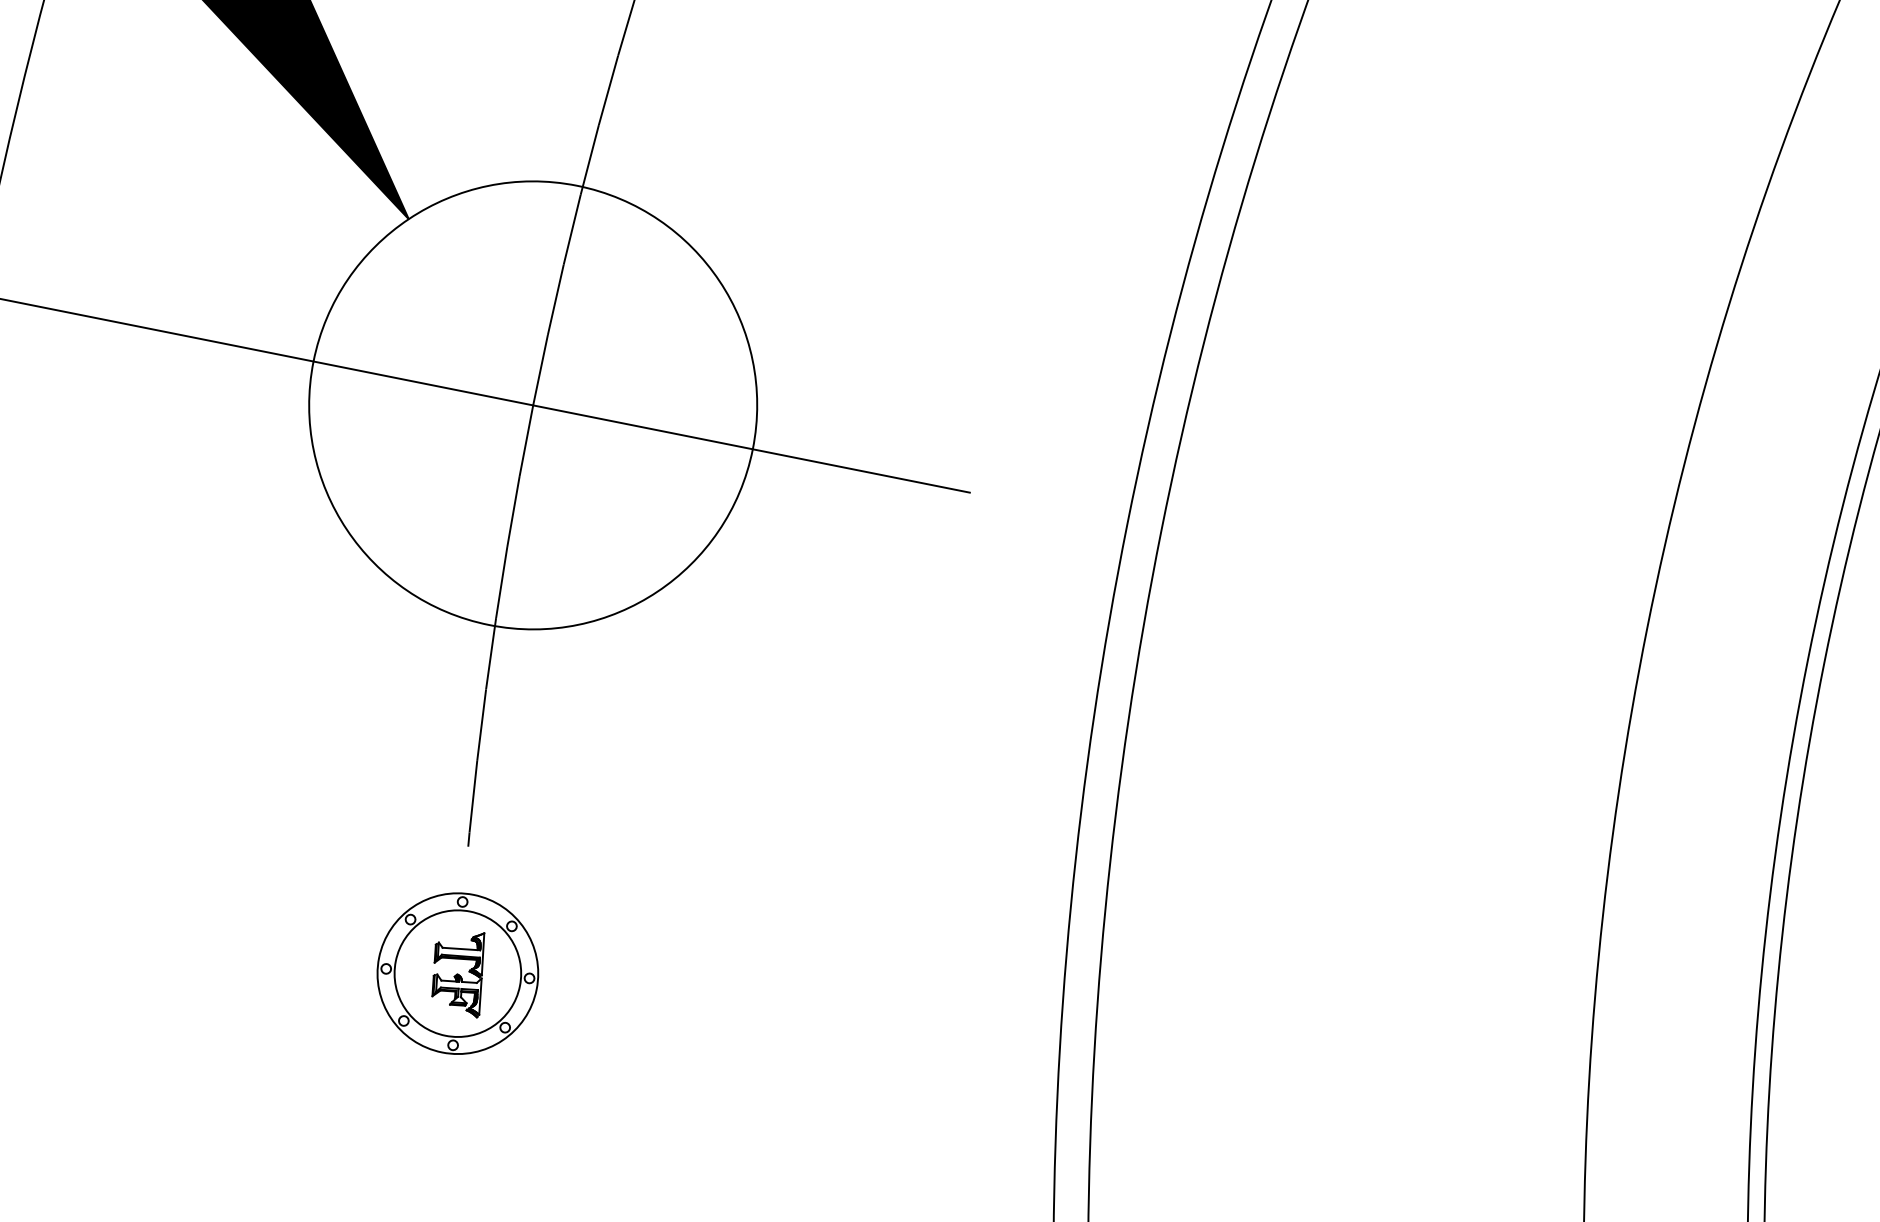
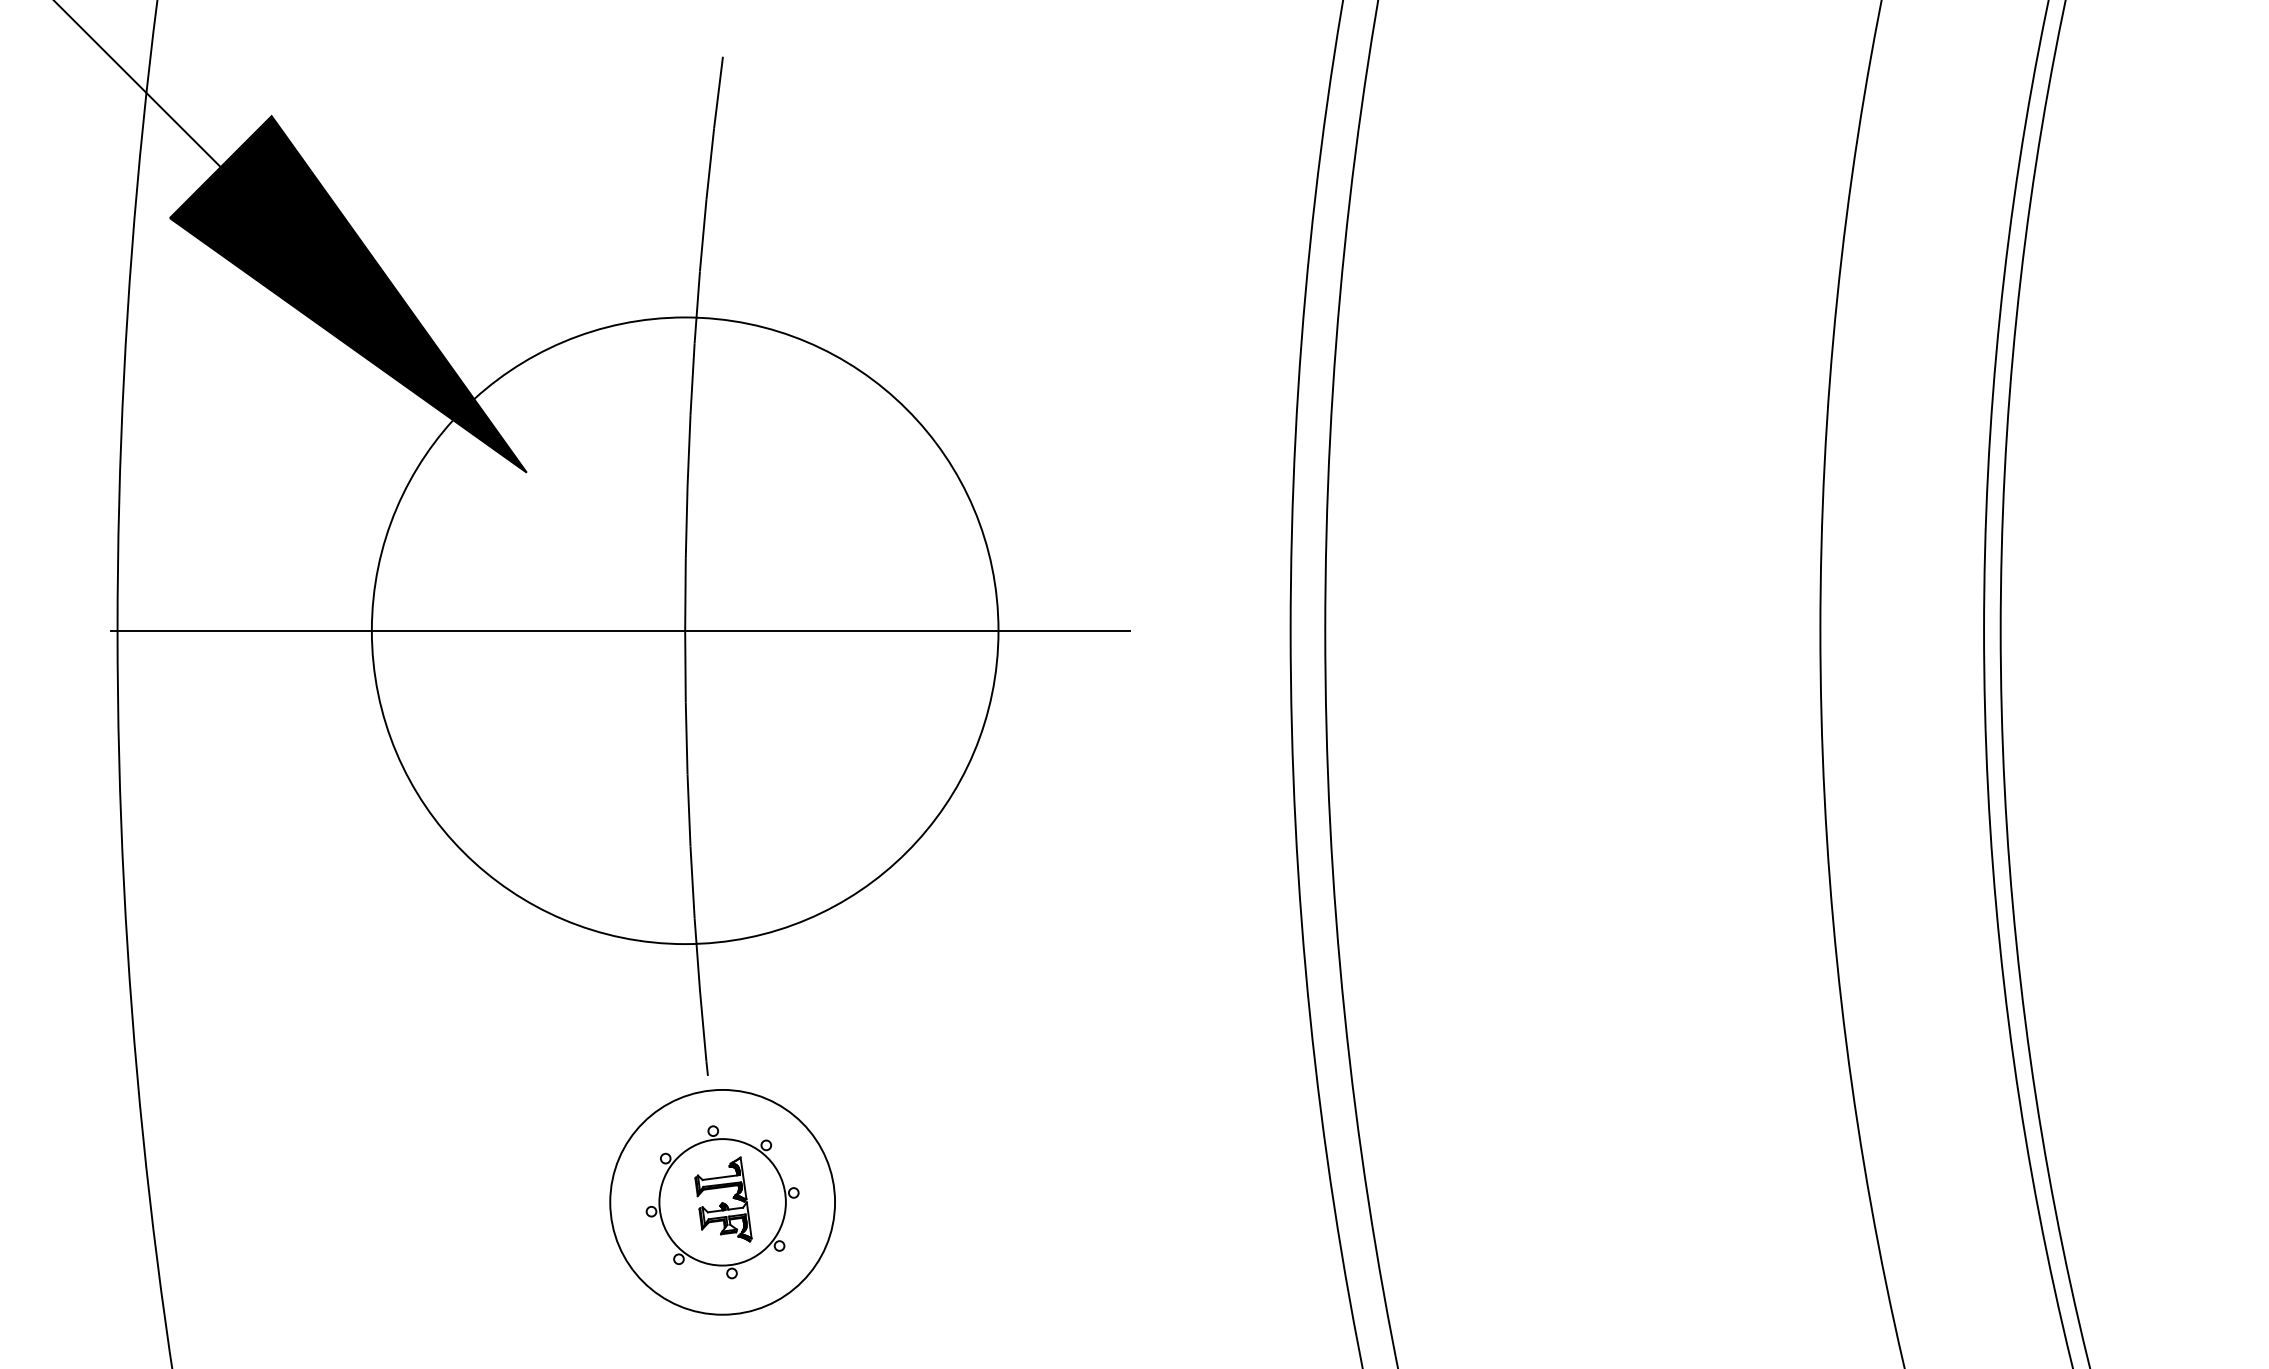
circle: (532, 404) -> (684, 630), size x1.4
circle: (457, 973) -> (722, 1202), size x1.4

